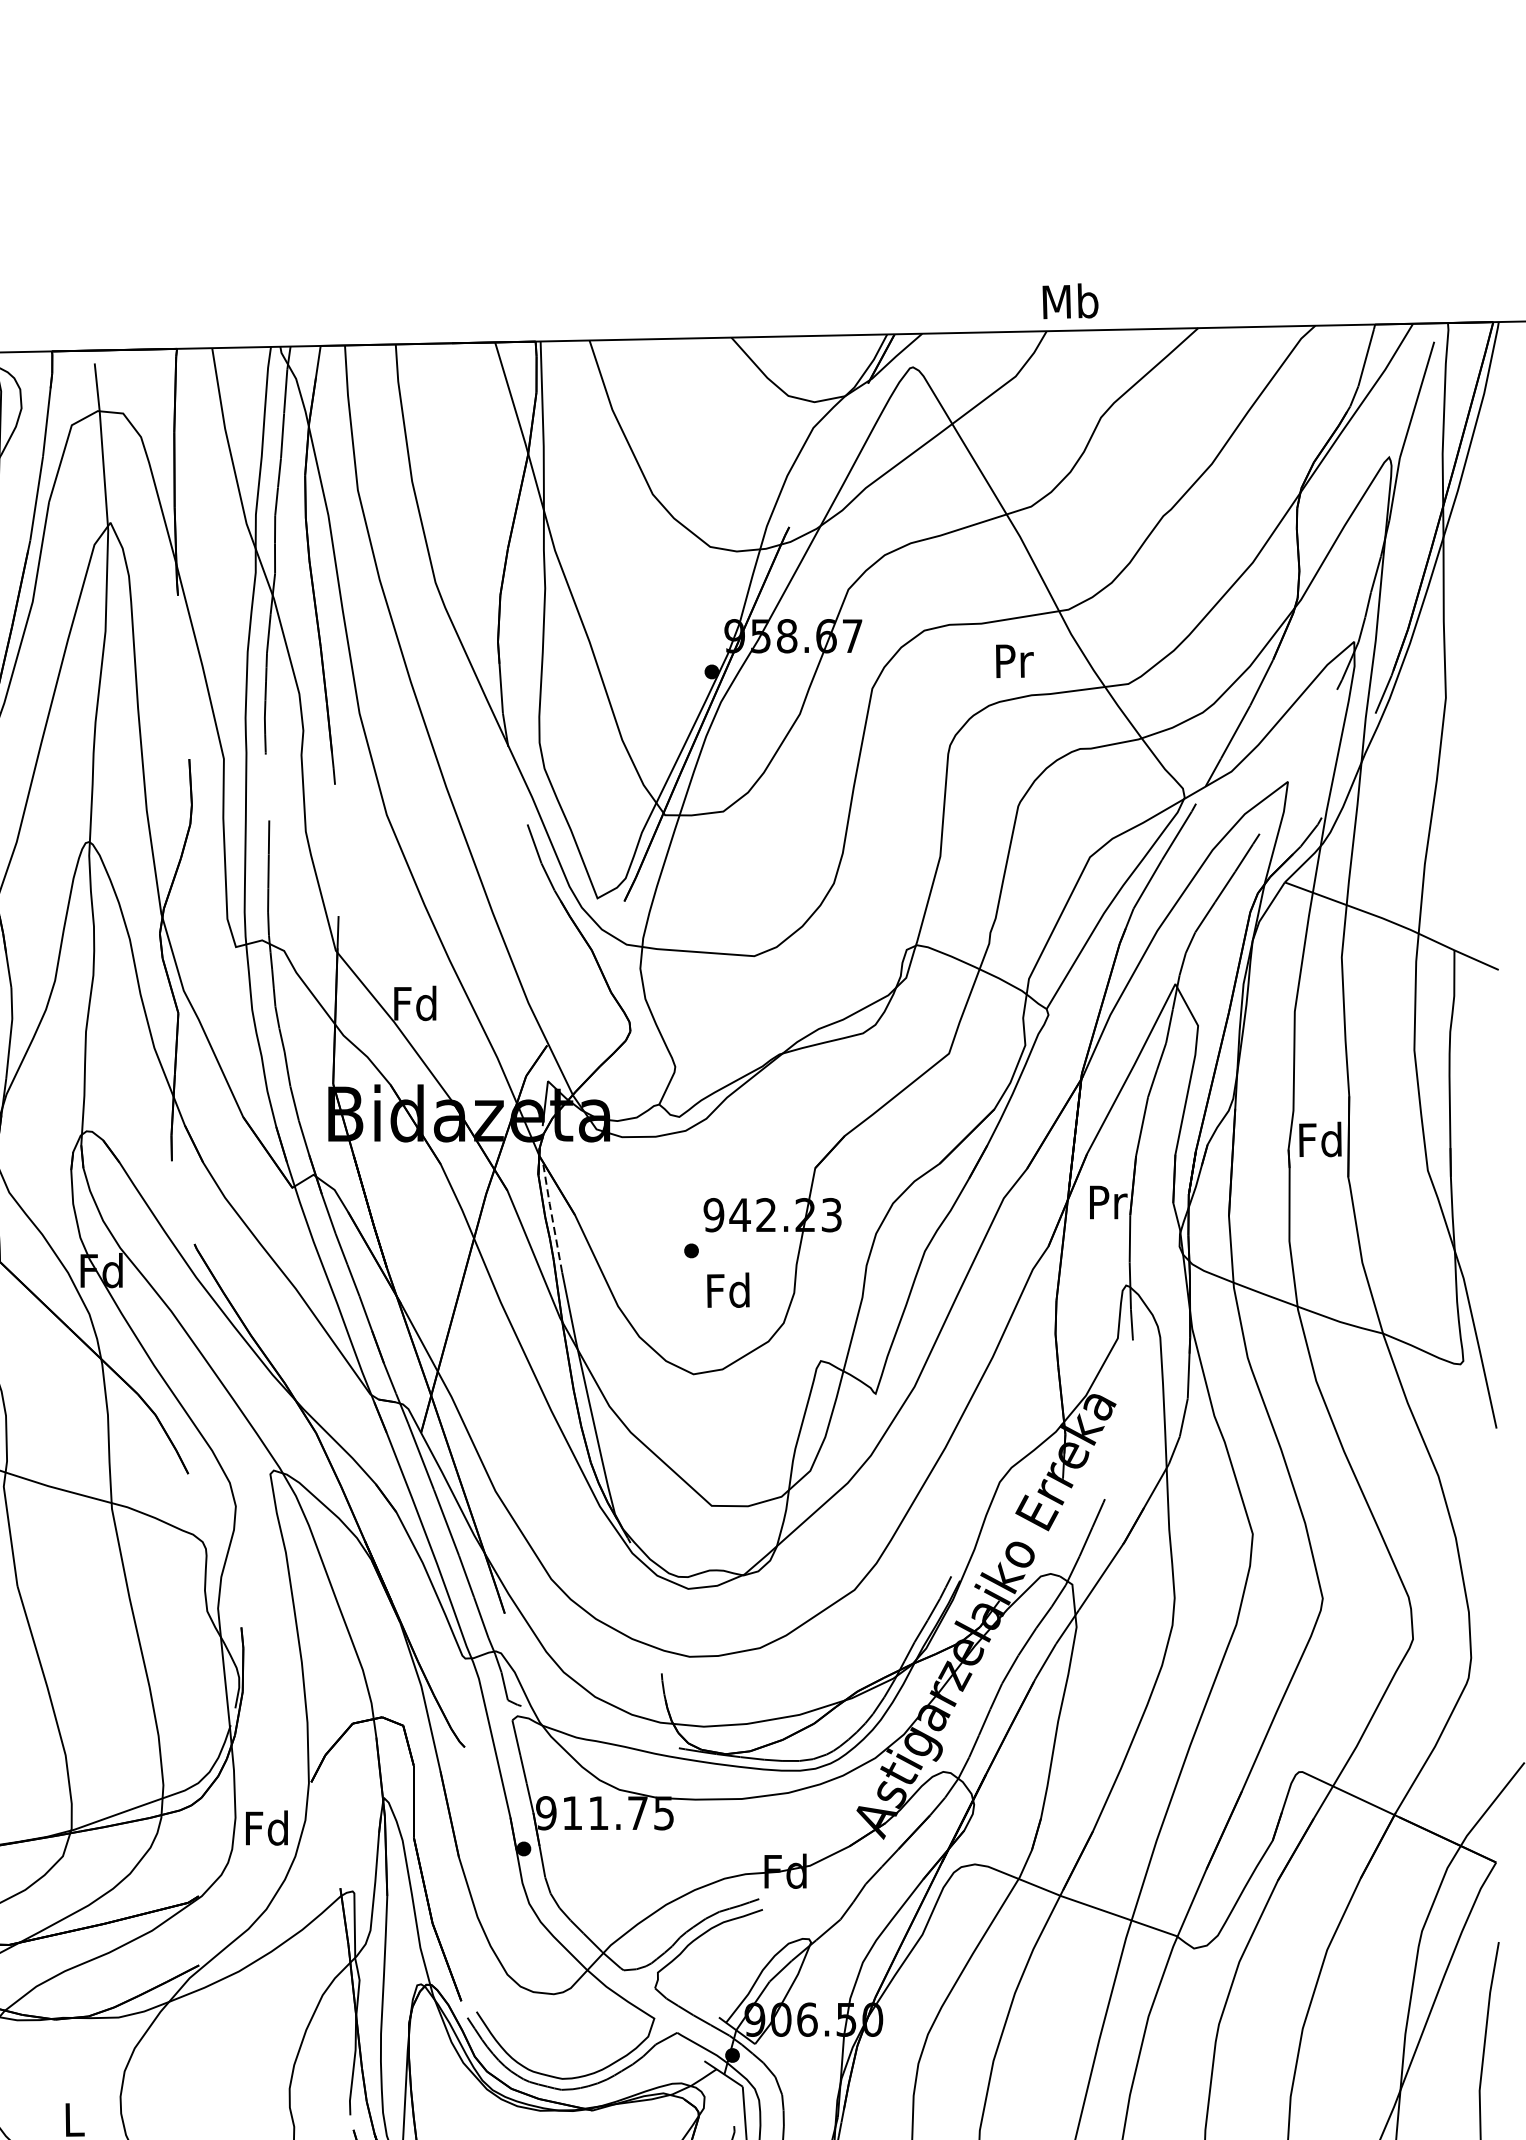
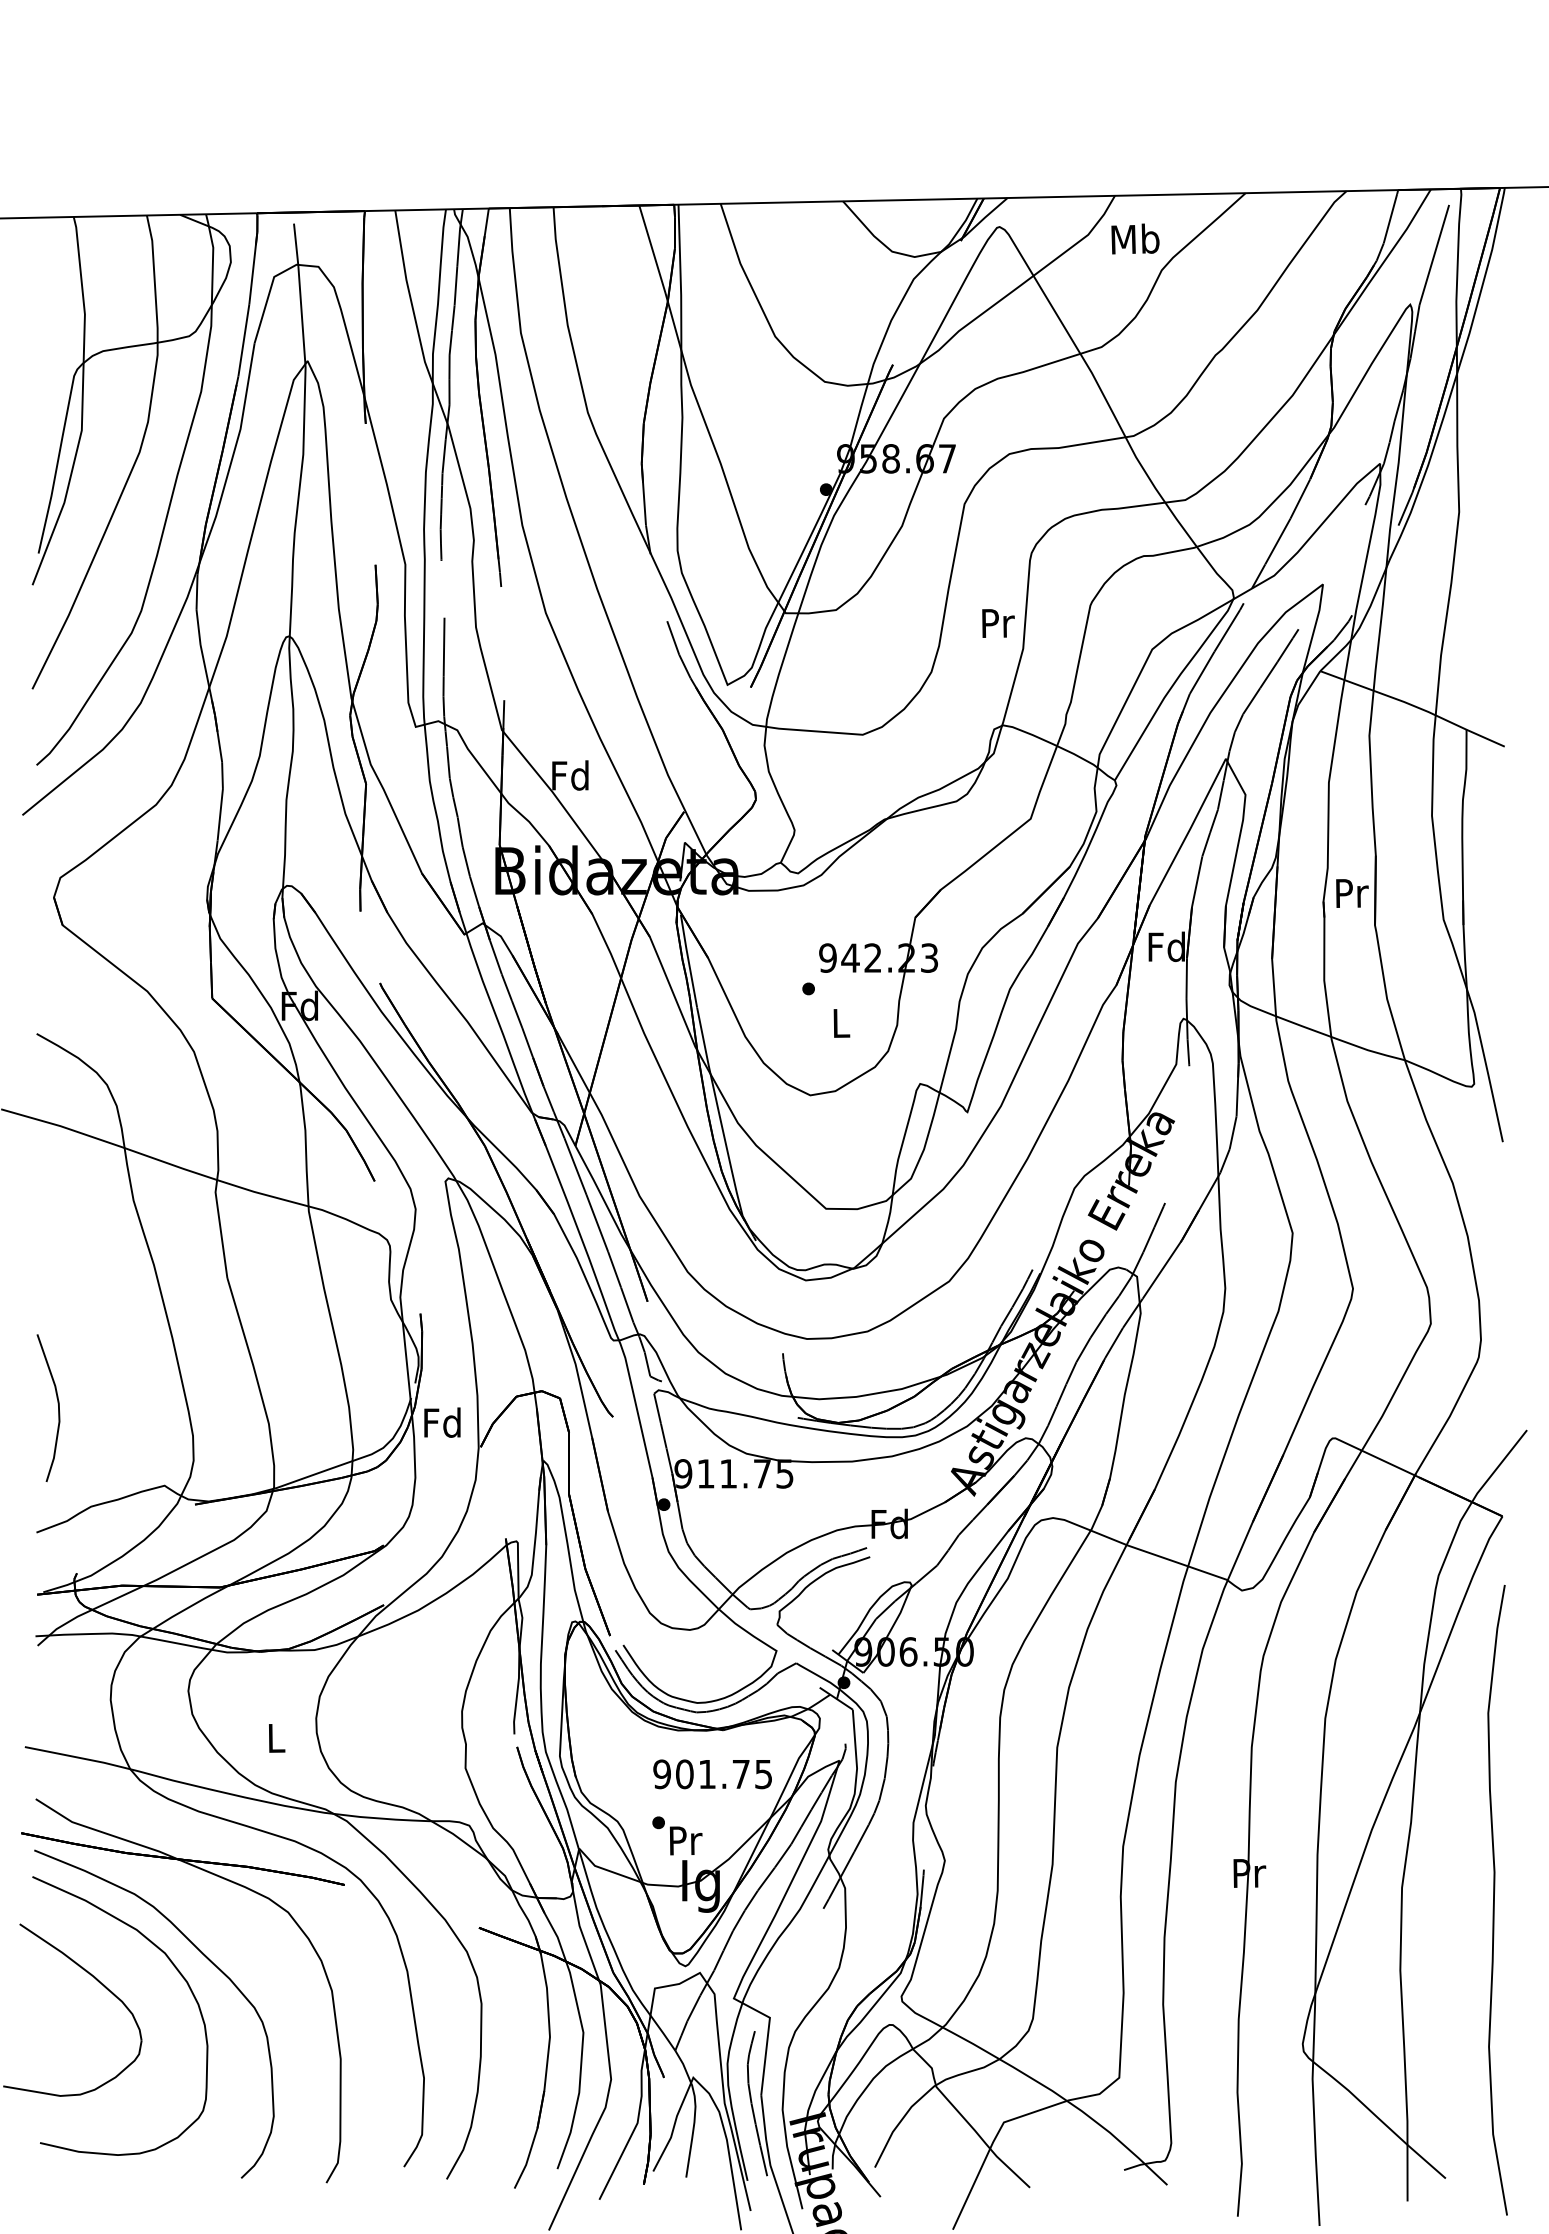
text: (1070, 300) -> (1135, 238), moved
text: (1014, 661) -> (998, 623), moved
text: (1319, 1139) -> (1350, 892), Fd -> Pr
text: (1106, 1201) -> (1166, 946), Pr -> Fd
line: (552, 1217) -> (688, 960), dashed -> solid
text: (728, 1289) -> (840, 1022), Fd -> L
text: (266, 1827) -> (442, 1422), moved

